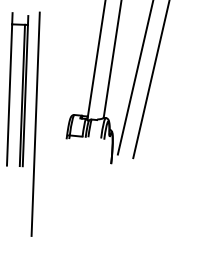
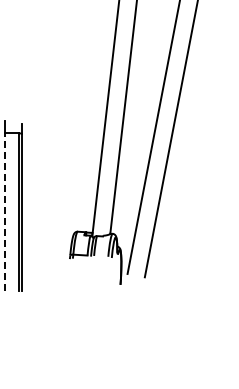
line: (9, 95) -> (4, 212), solid -> dashed
line: (35, 124) -> (34, 243), removed

